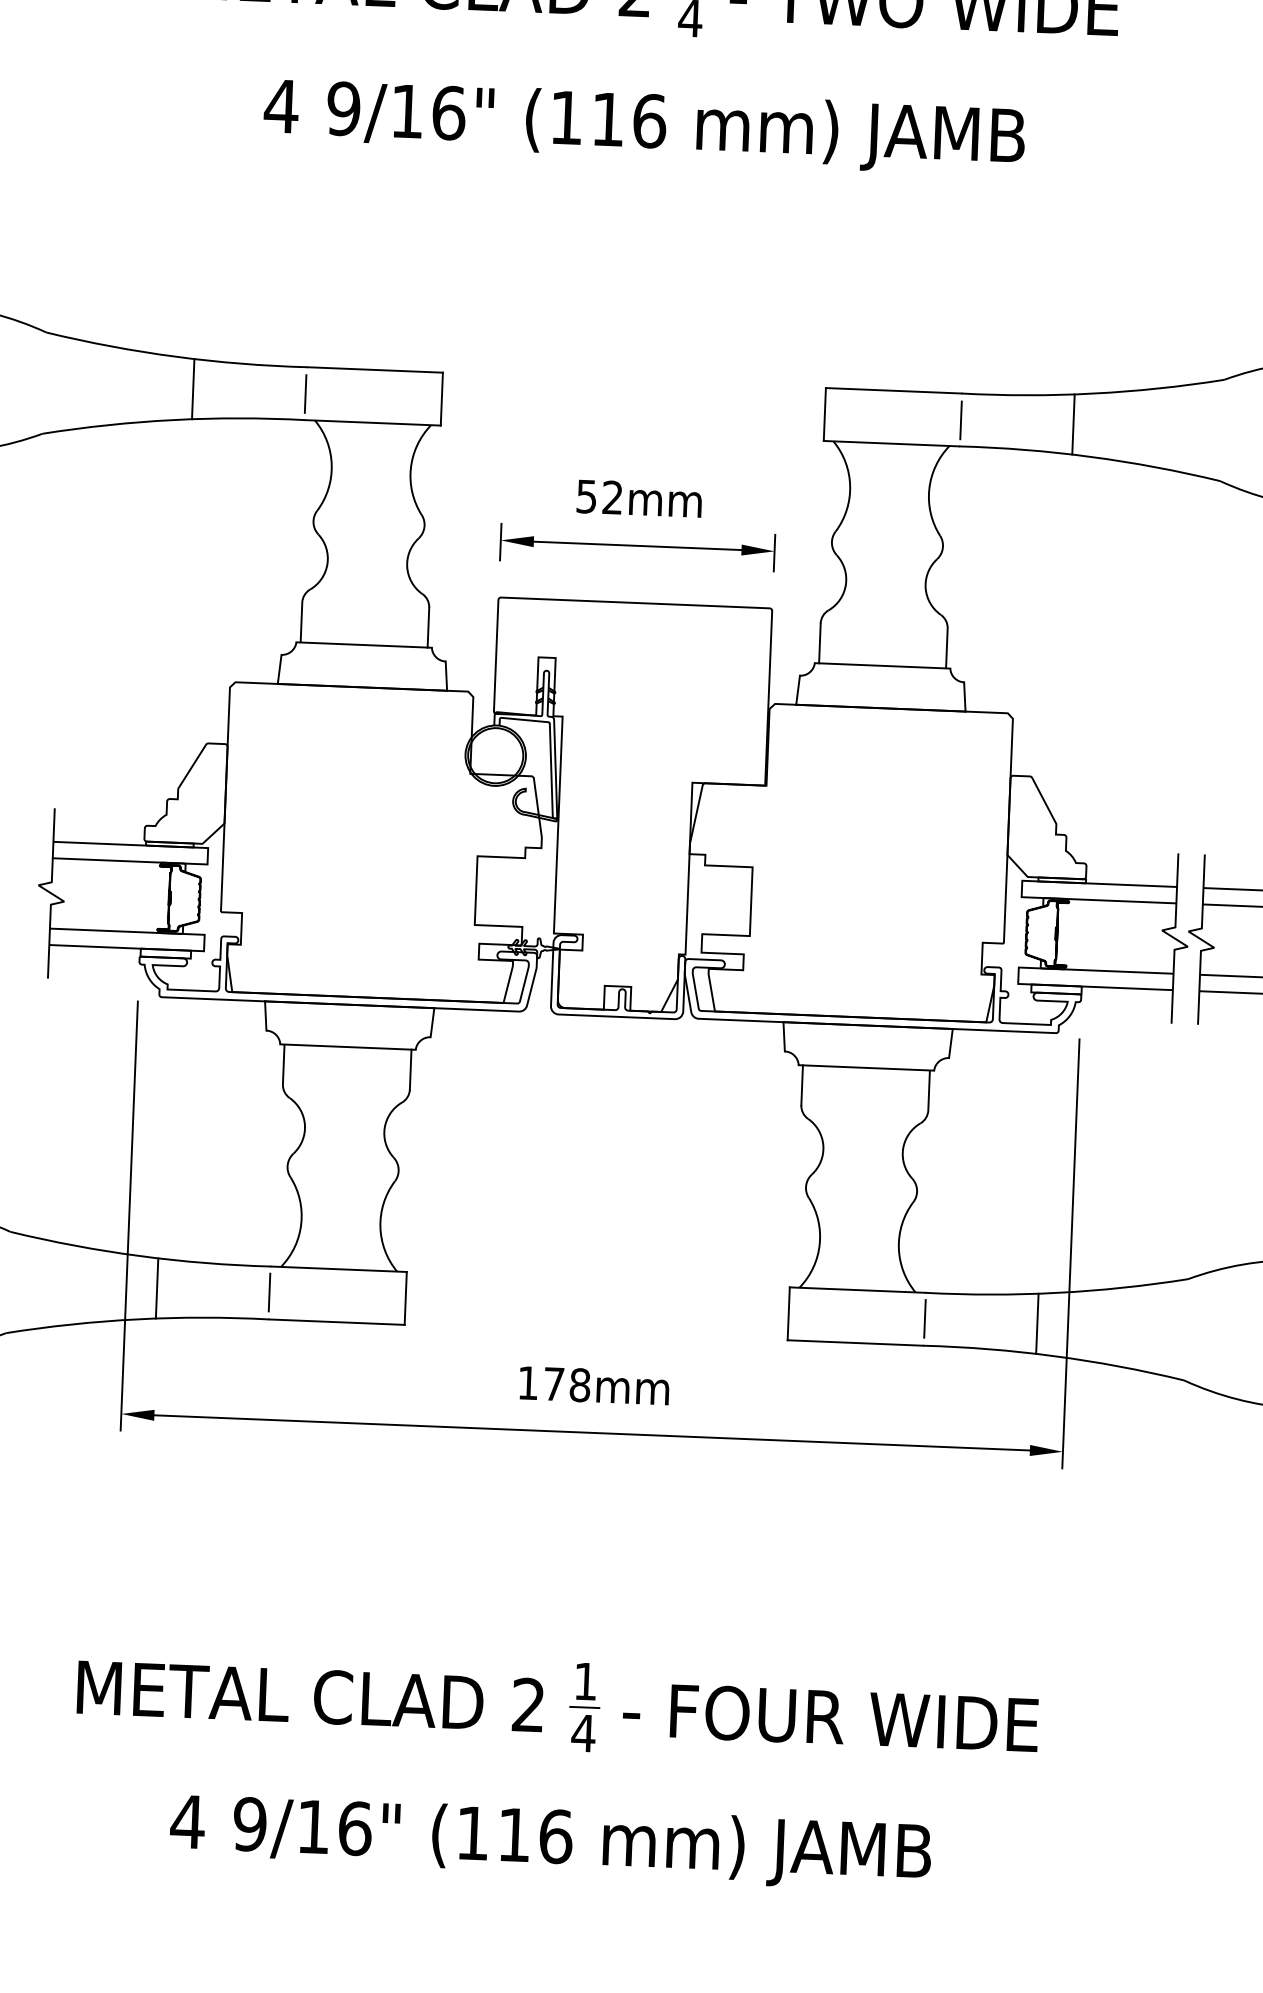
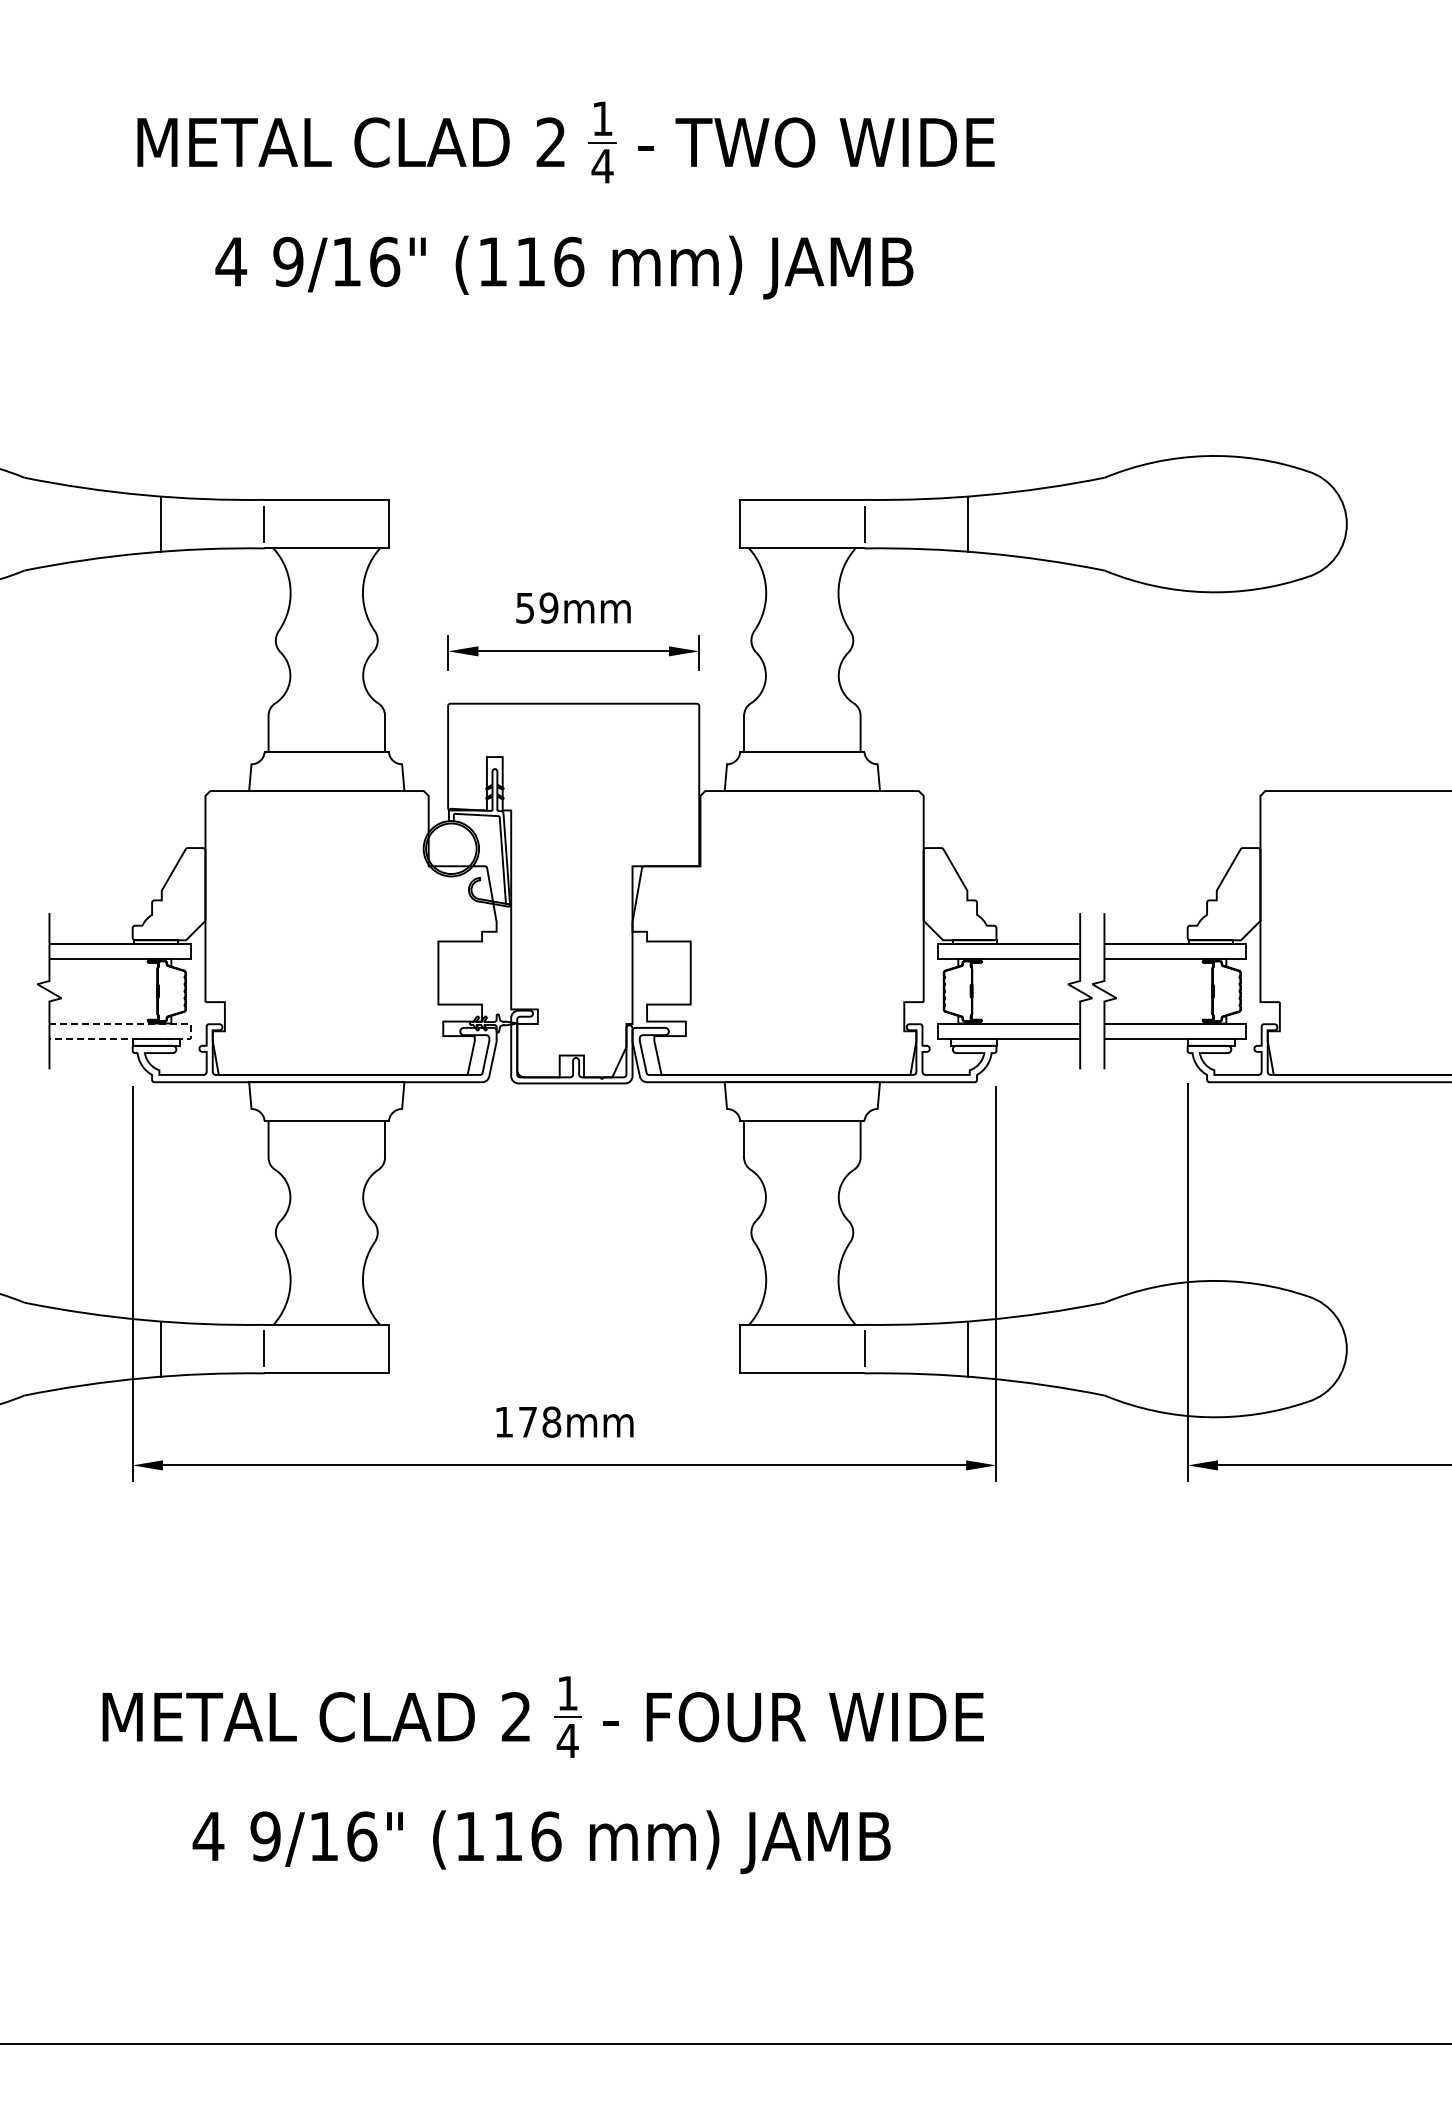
text: (612, 496) -> (548, 607), 52mm -> 59mm
line: (204, 943) -> (191, 1031), solid -> dashed

